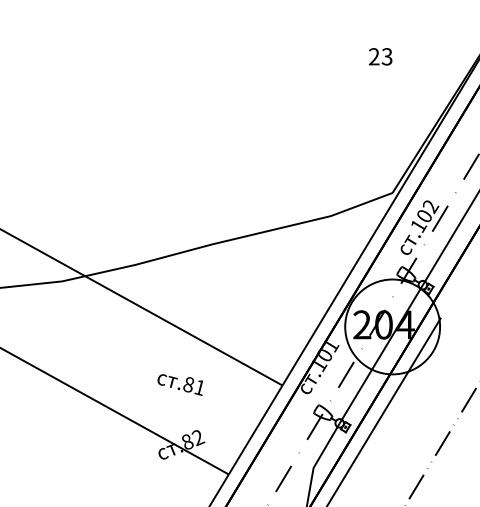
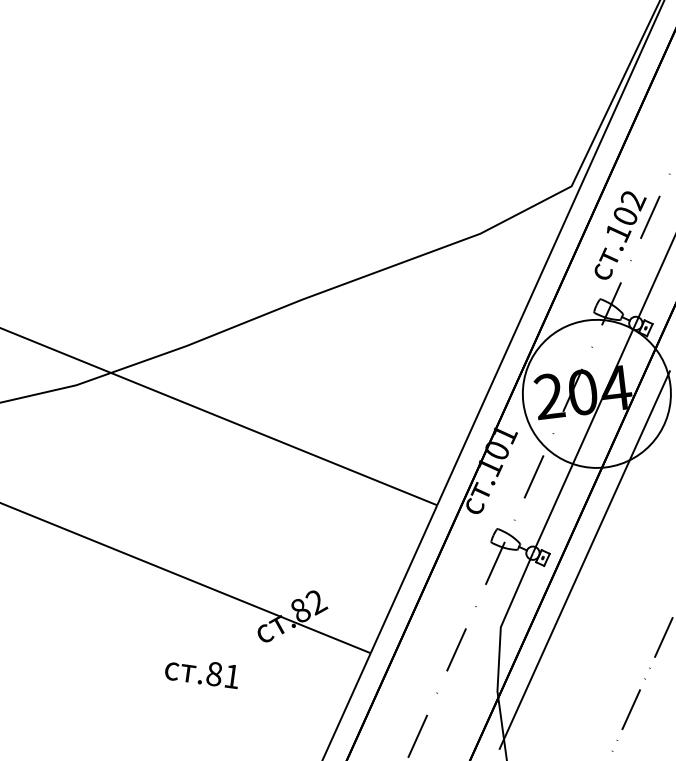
text: (179, 384) -> (199, 675), moved

